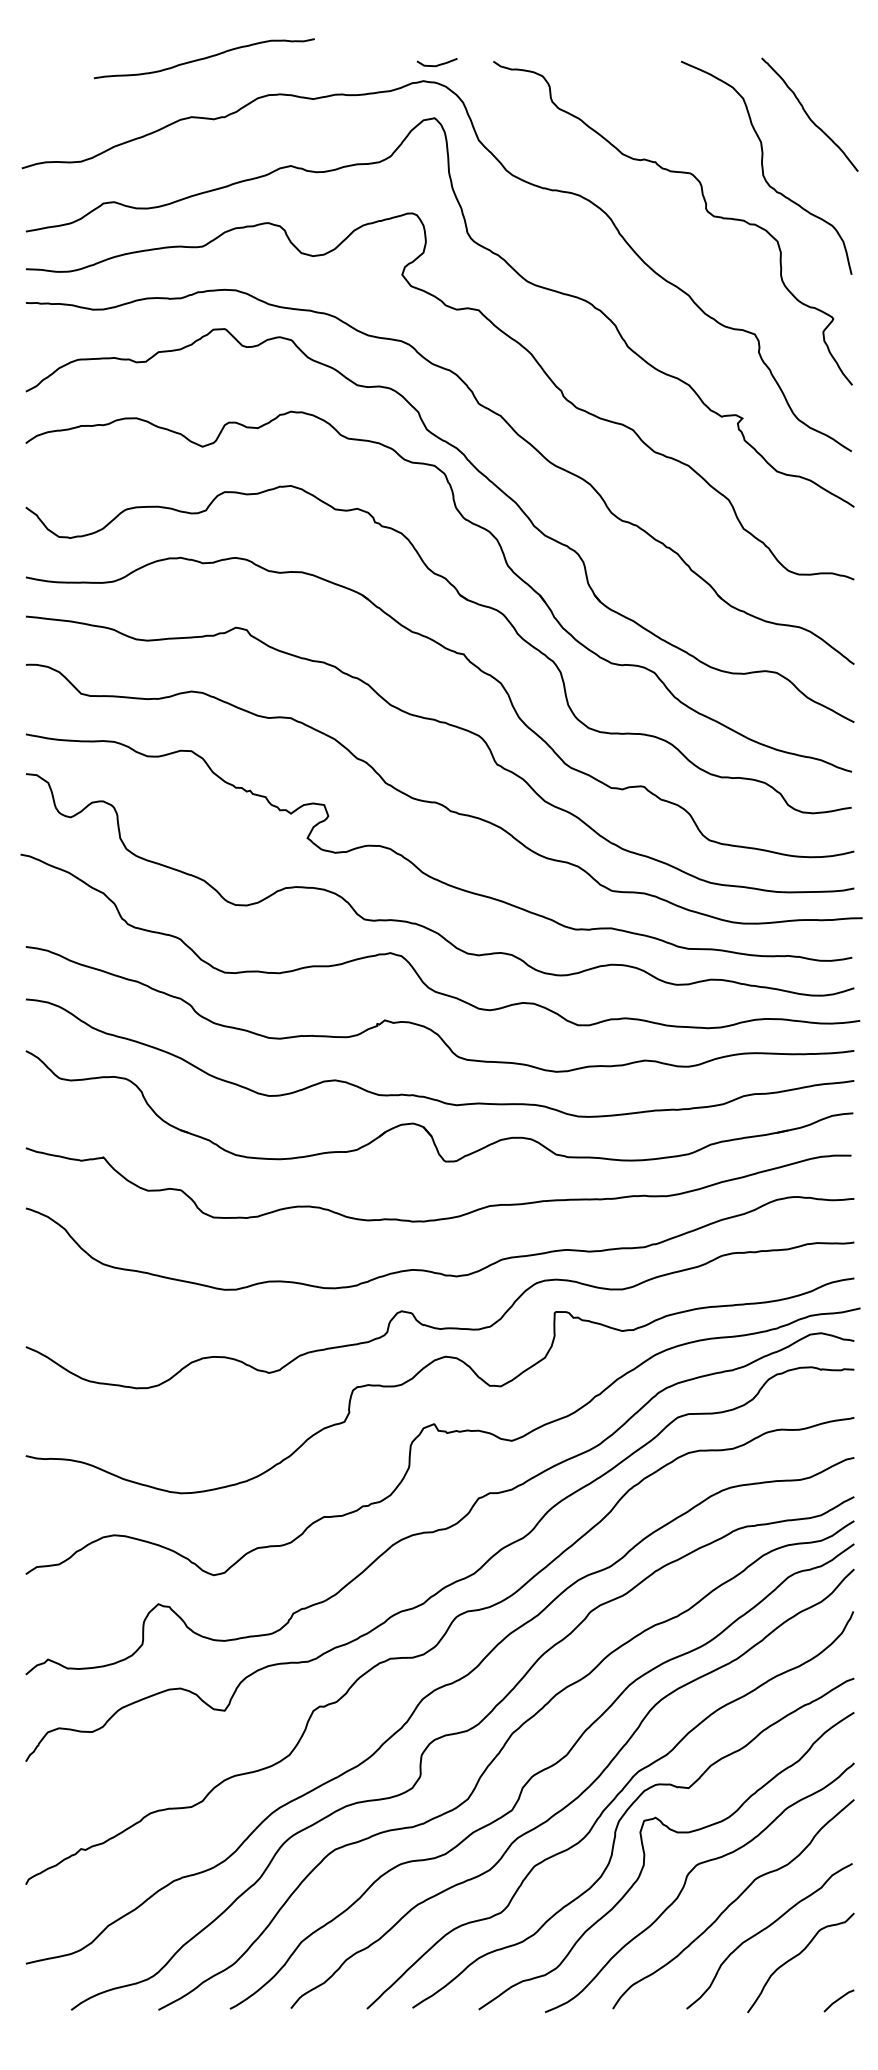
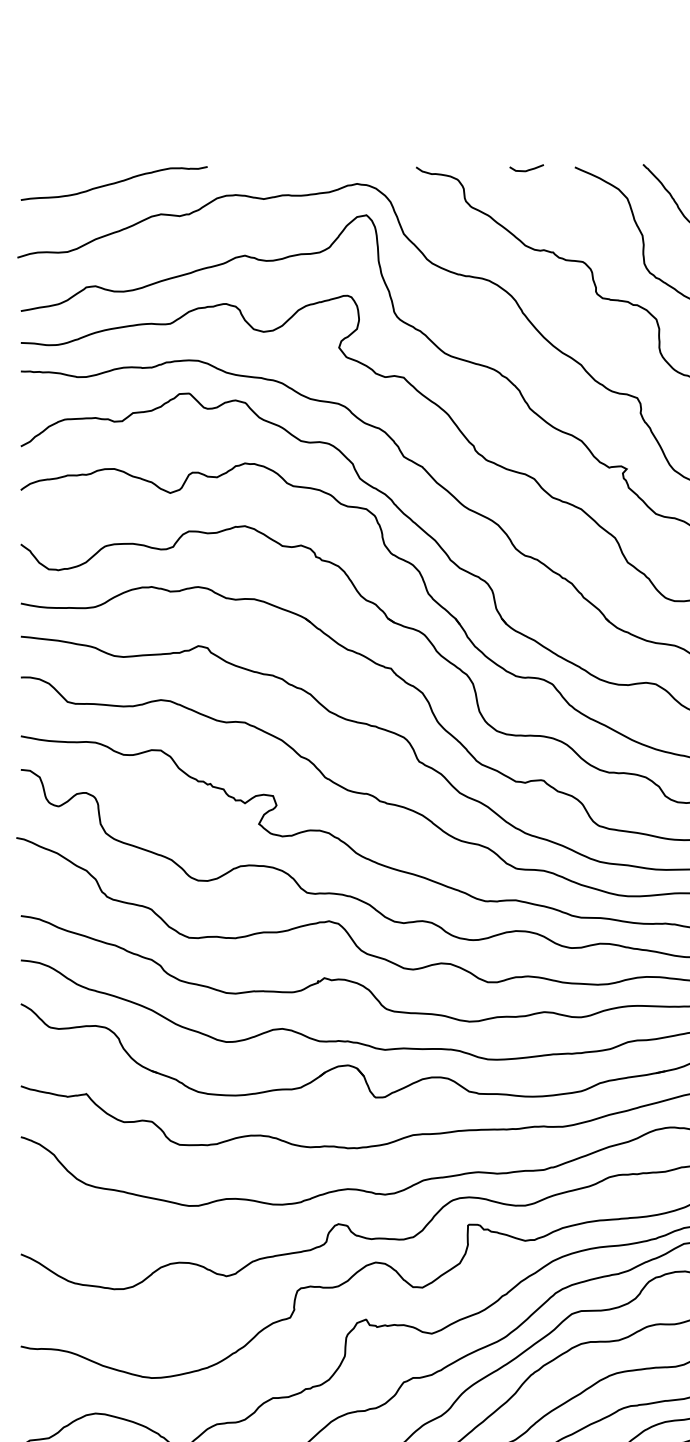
curve: (203, 58) -> (113, 183), moved
curve: (437, 64) -> (527, 169), moved

